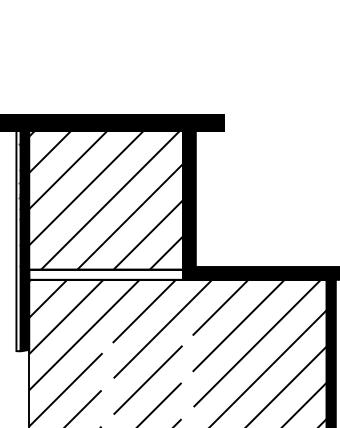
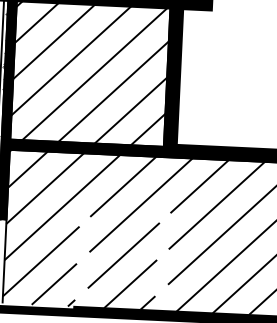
fill: (106, 274) -> (87, 148), added

